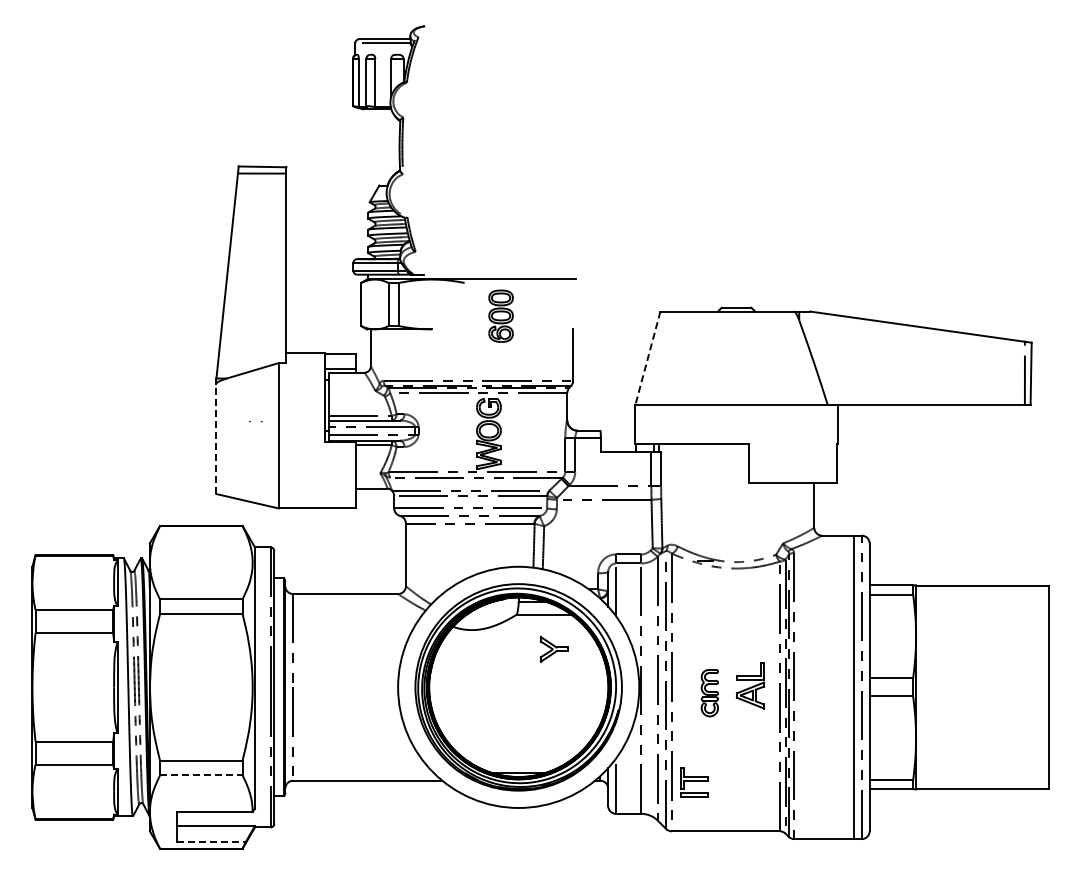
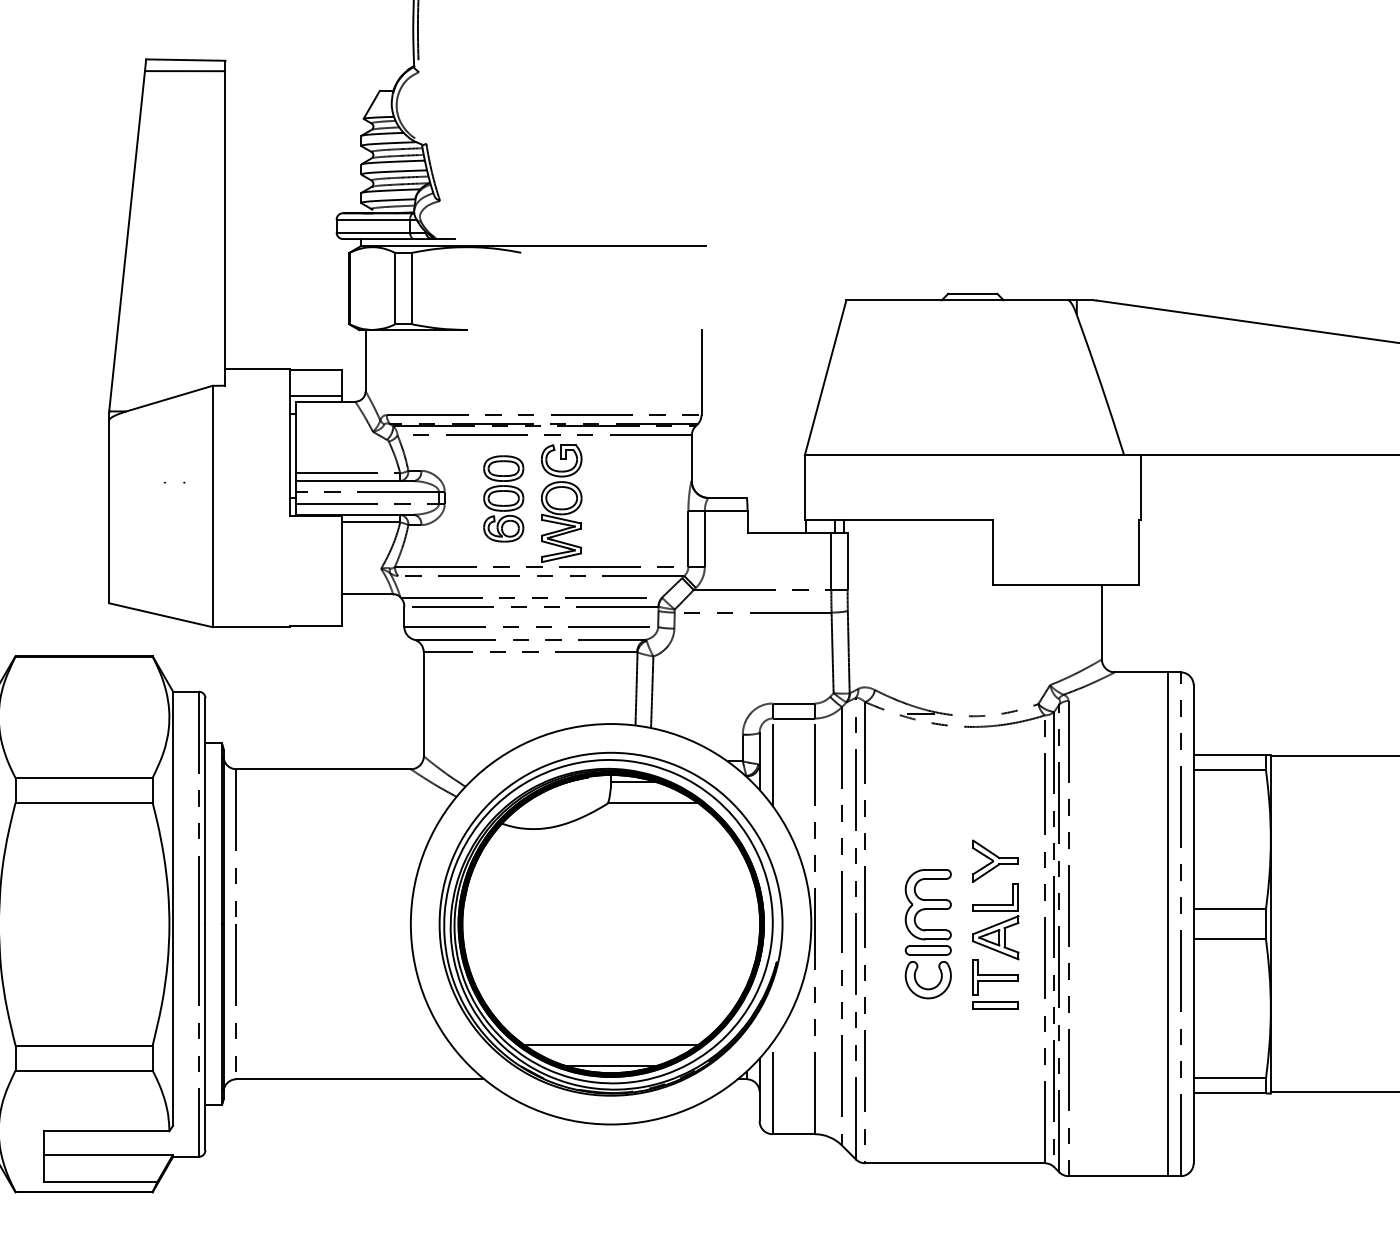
part: (500, 315) -> (502, 497), moved
line: (647, 358) -> (824, 378), dashed -> solid
line: (216, 438) -> (109, 511), dashed -> solid
part: (553, 649) -> (994, 861), moved
part: (709, 692) -> (927, 932), size x1.67
line: (518, 760) -> (610, 1045), added
line: (201, 775) -> (84, 1070), dashed -> solid
part: (694, 782) -> (995, 984), moved
line: (211, 842) -> (101, 1181), dashed -> solid

